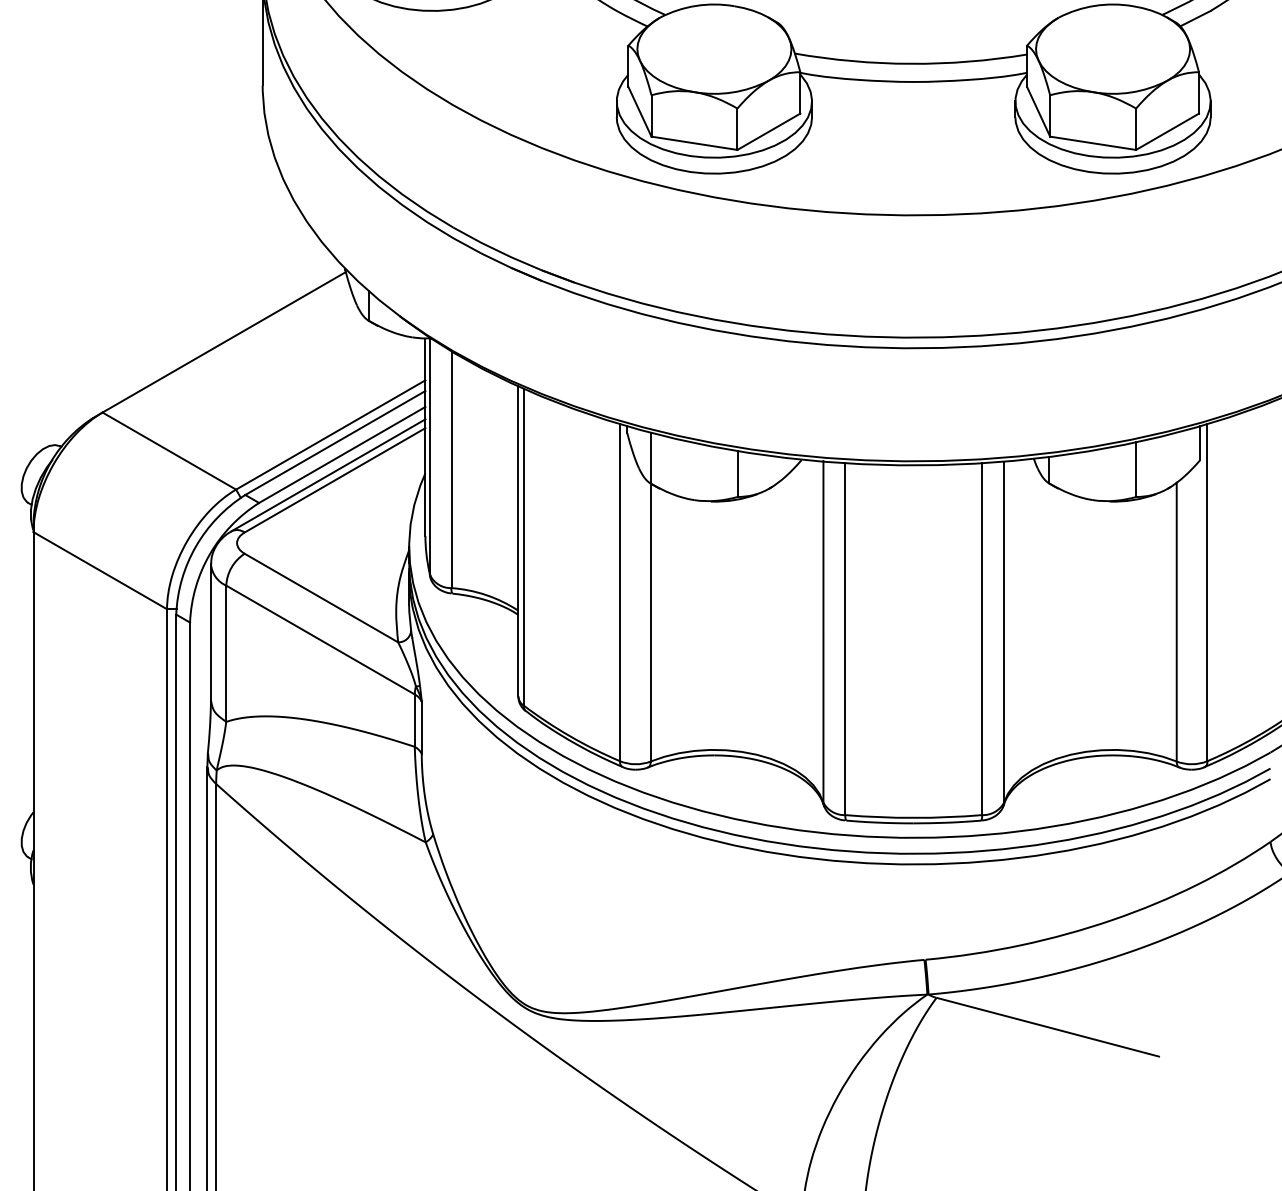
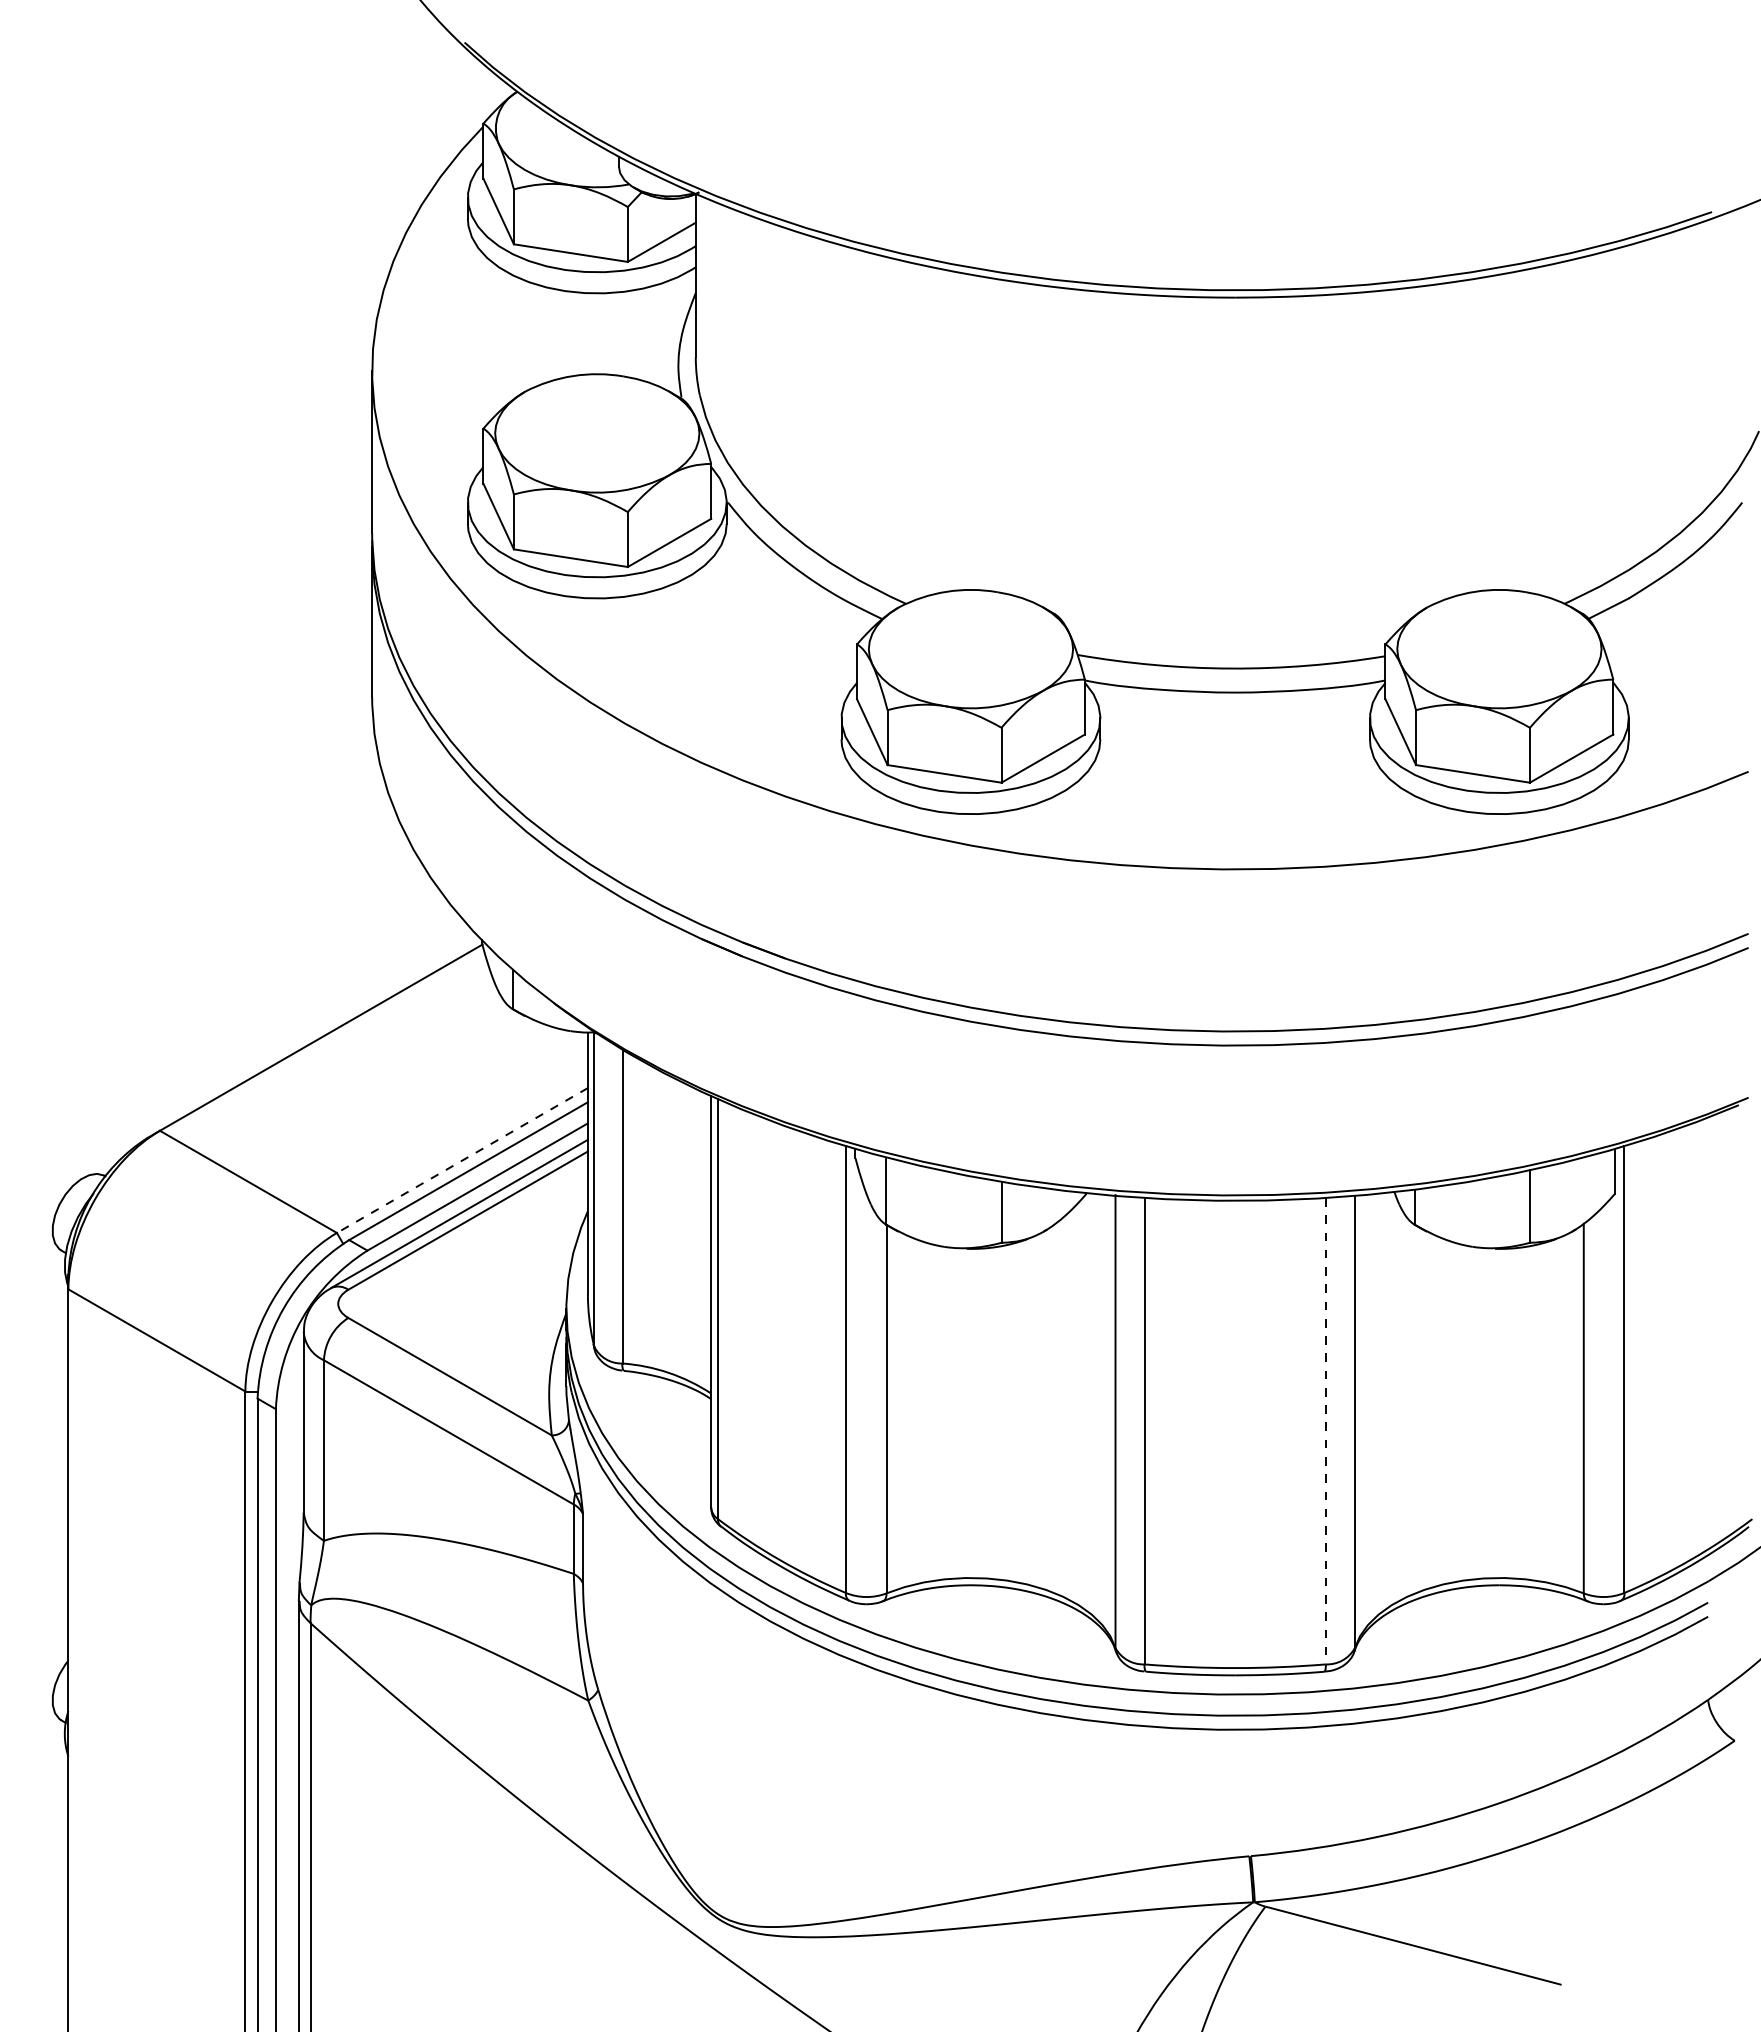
line: (330, 434) -> (462, 1160), solid -> dashed
line: (981, 639) -> (1325, 1431), solid -> dashed

